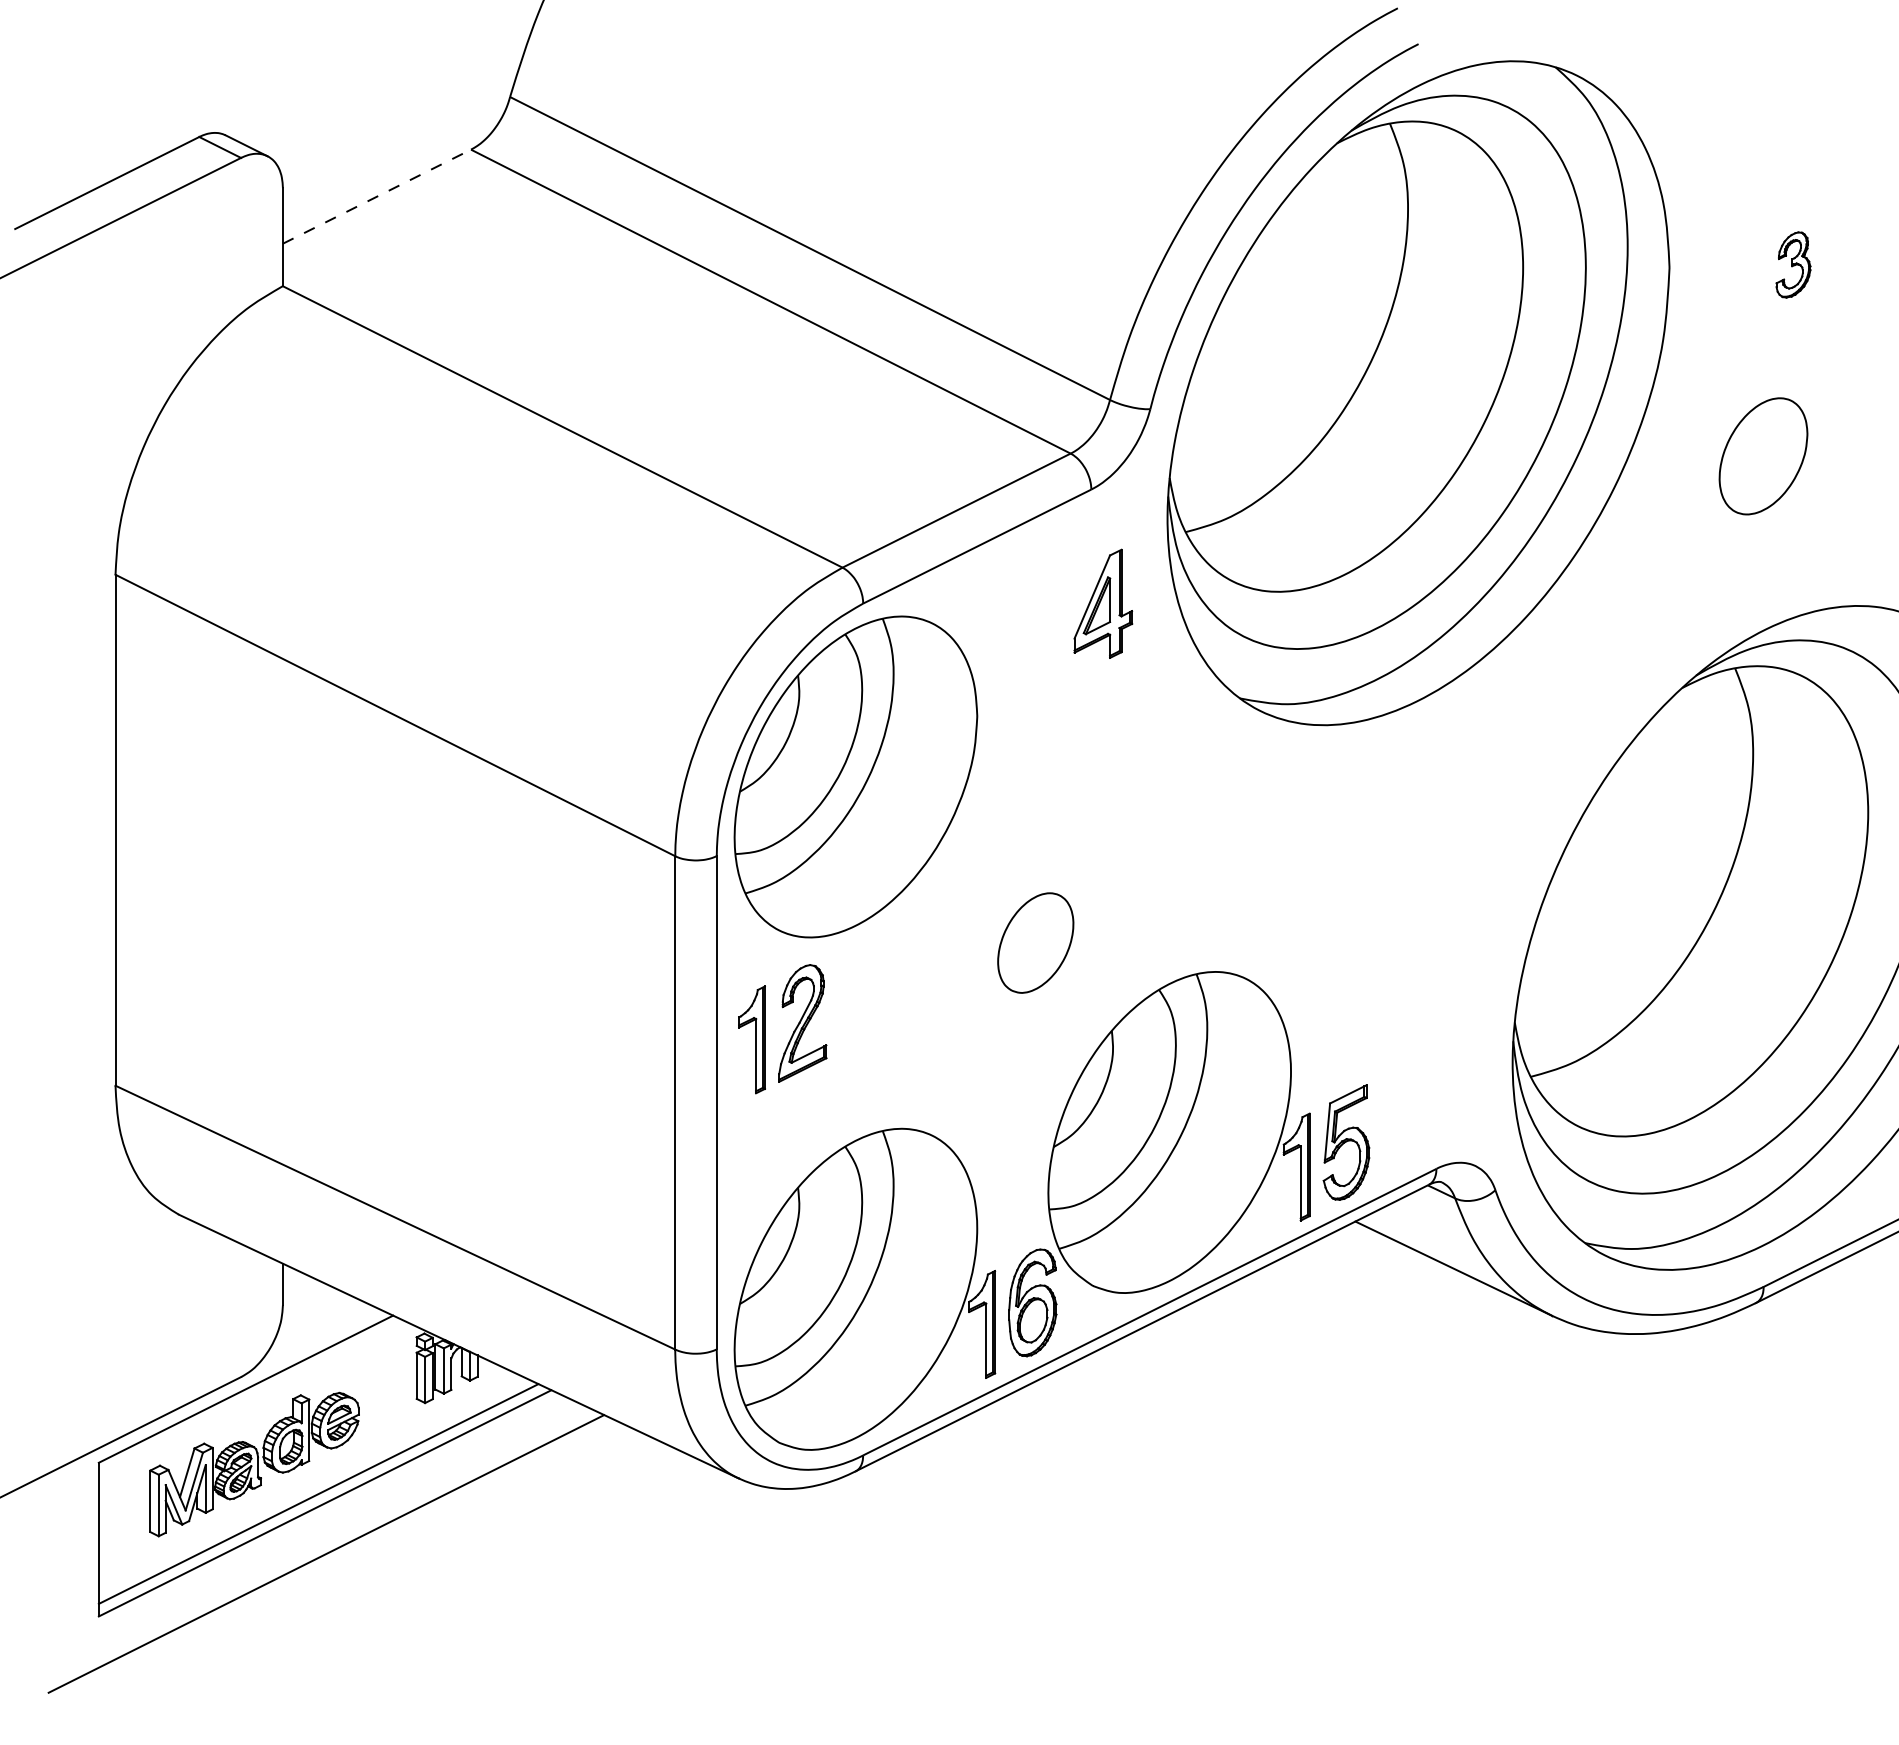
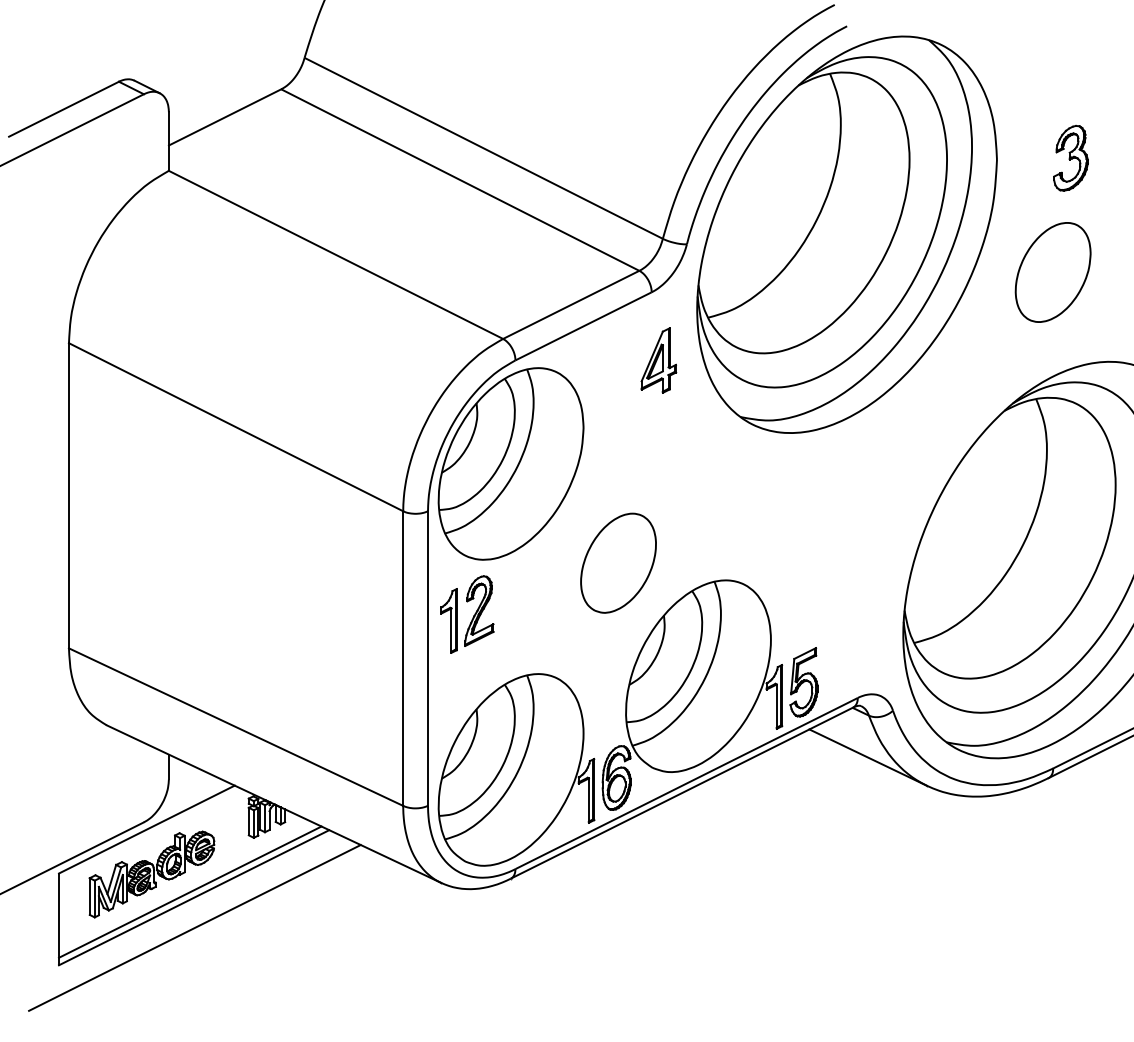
line: (377, 196) -> (225, 117), dashed -> solid
part: (1792, 263) -> (1070, 157), size x1.67
part: (1762, 456) -> (1052, 272), size x1.43
part: (1035, 941) -> (618, 562), size x1.67

